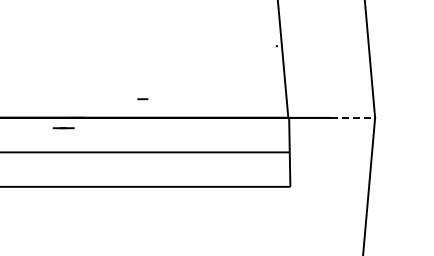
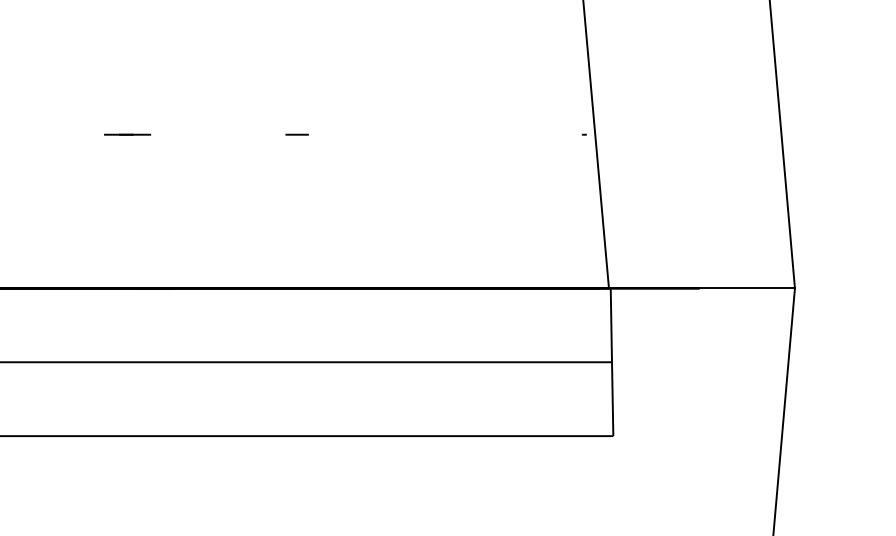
line: (142, 99) -> (296, 135), moved
line: (353, 117) -> (748, 287), dashed -> solid
line: (63, 128) -> (127, 135), moved

